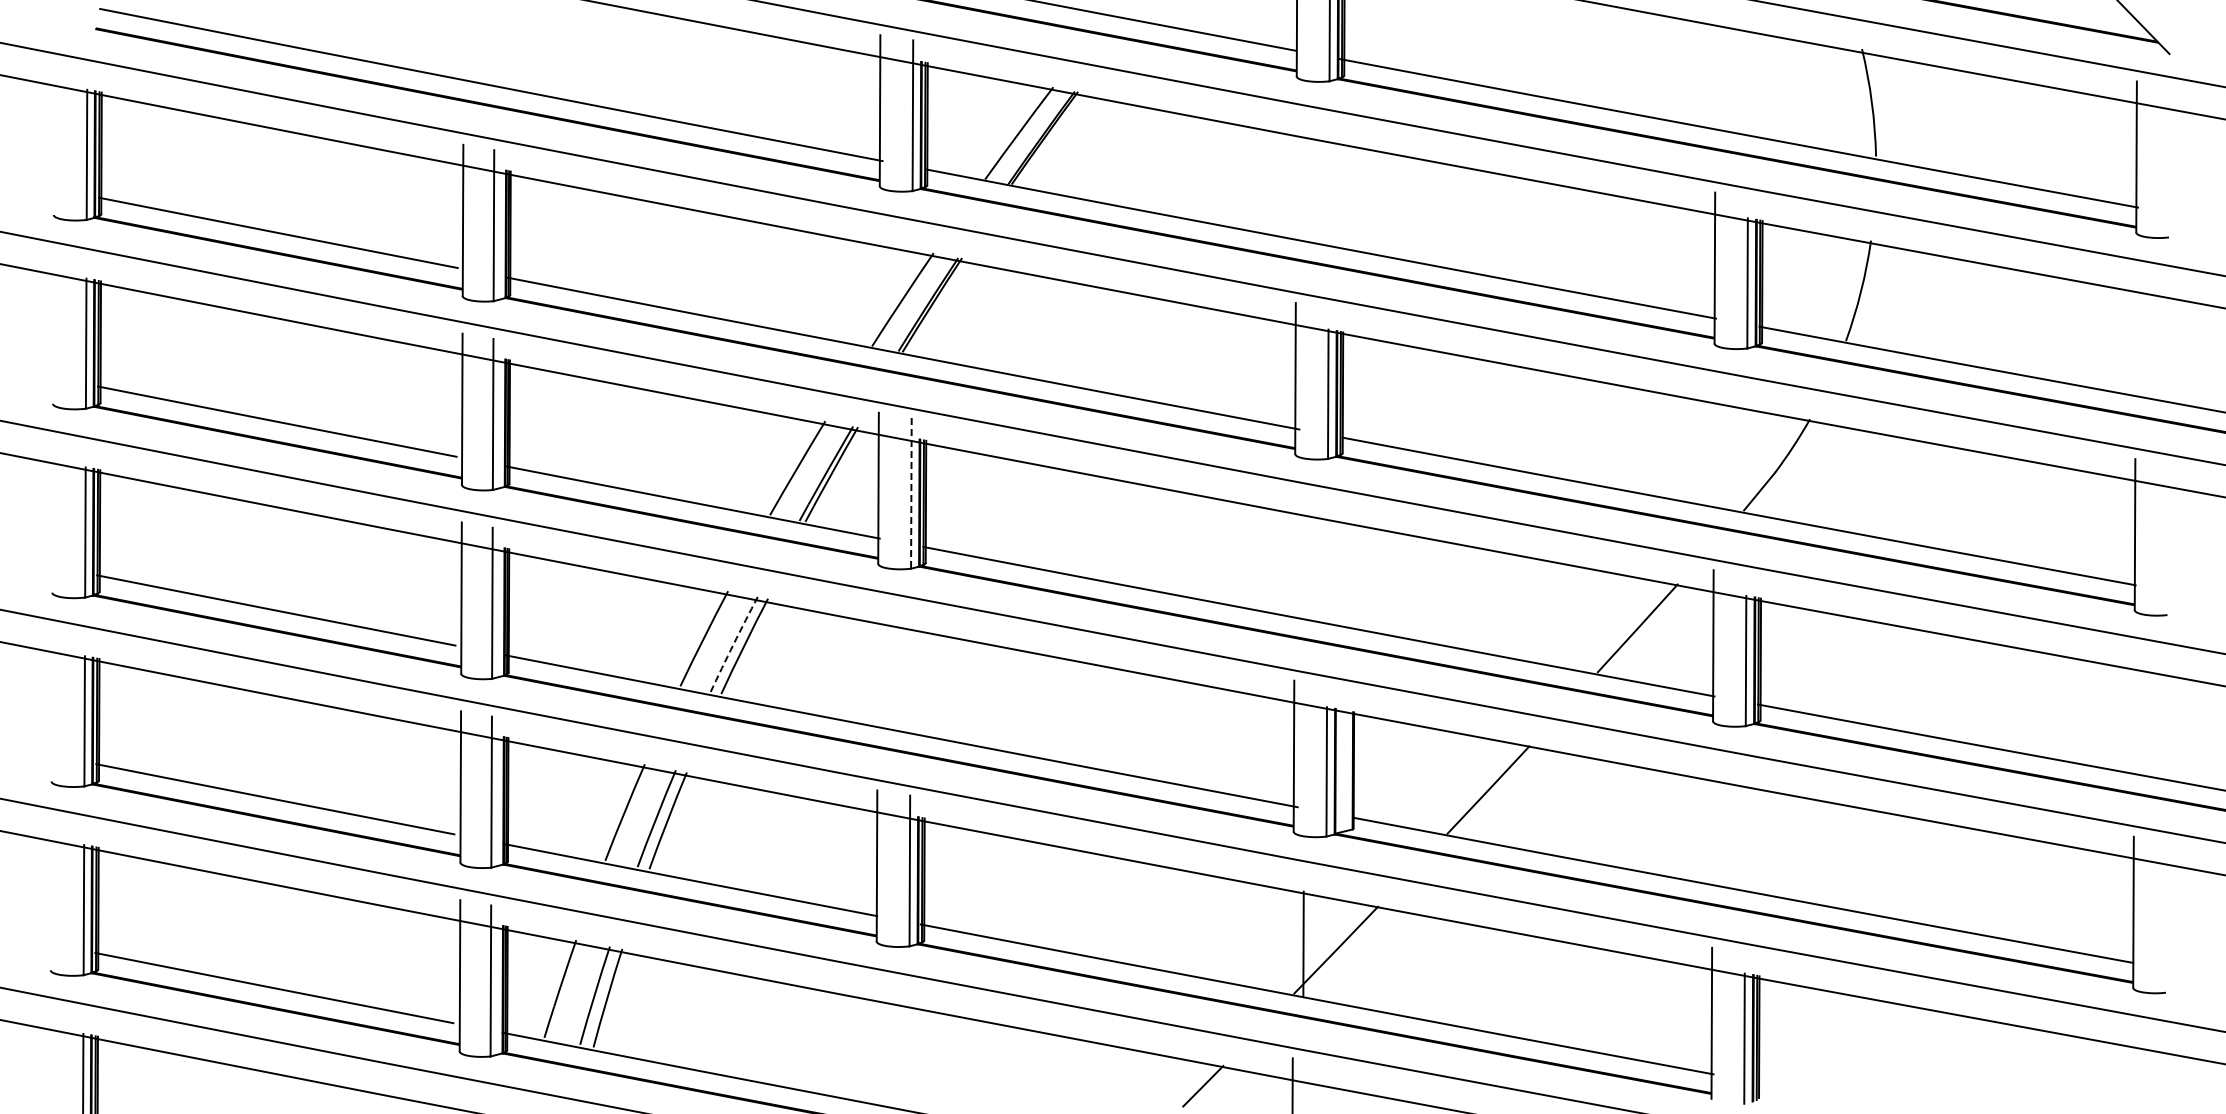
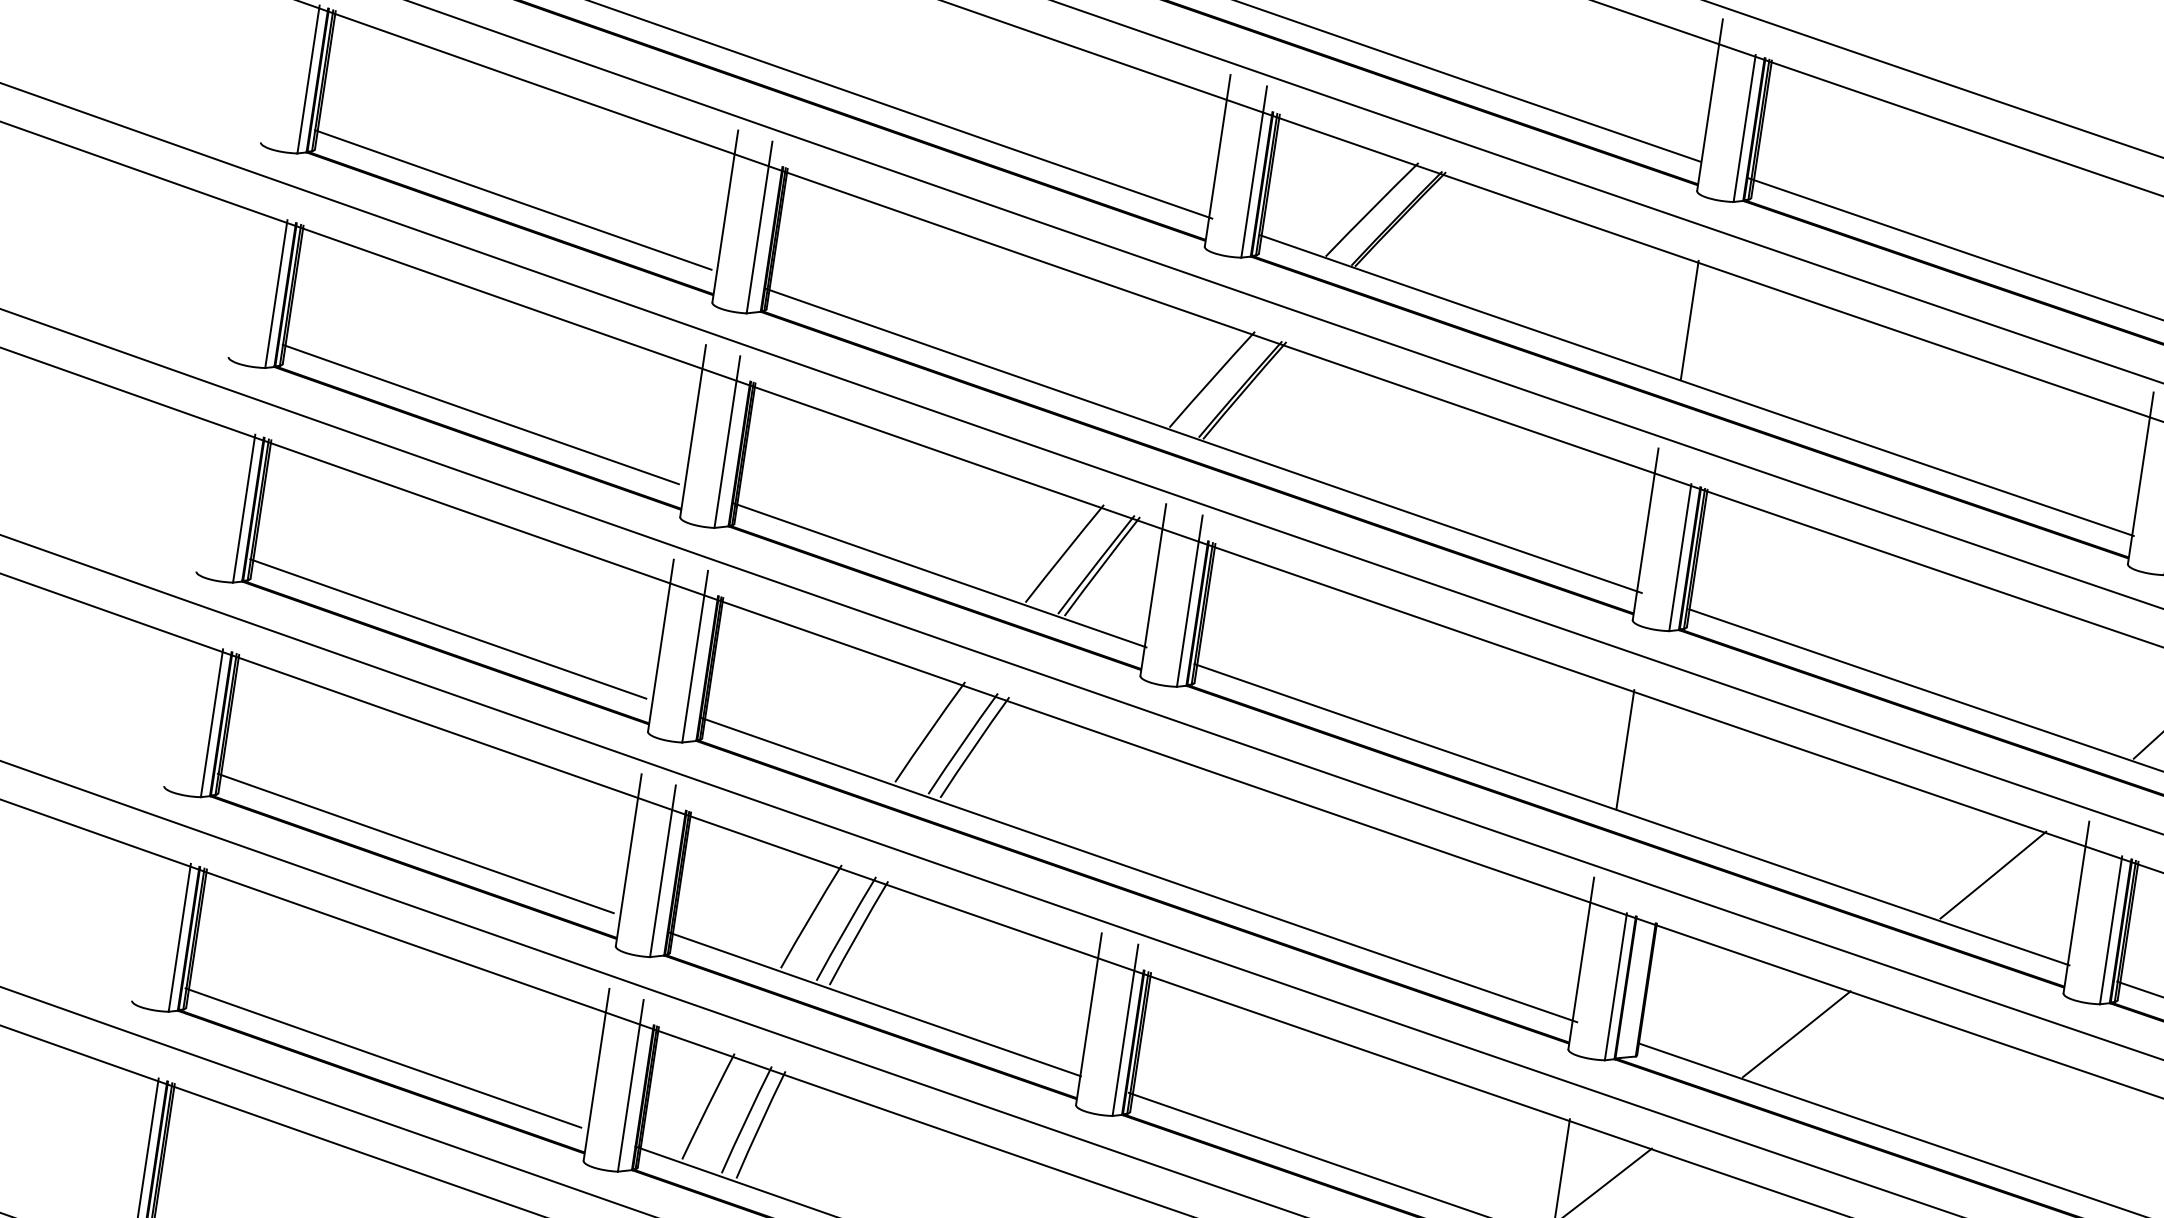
line: (1306, 188) -> (1689, 320), added
line: (911, 493) -> (1189, 601), dashed -> solid
line: (1304, 566) -> (1624, 749), added
arc: (733, 644) -> (962, 743), dashed -> solid

